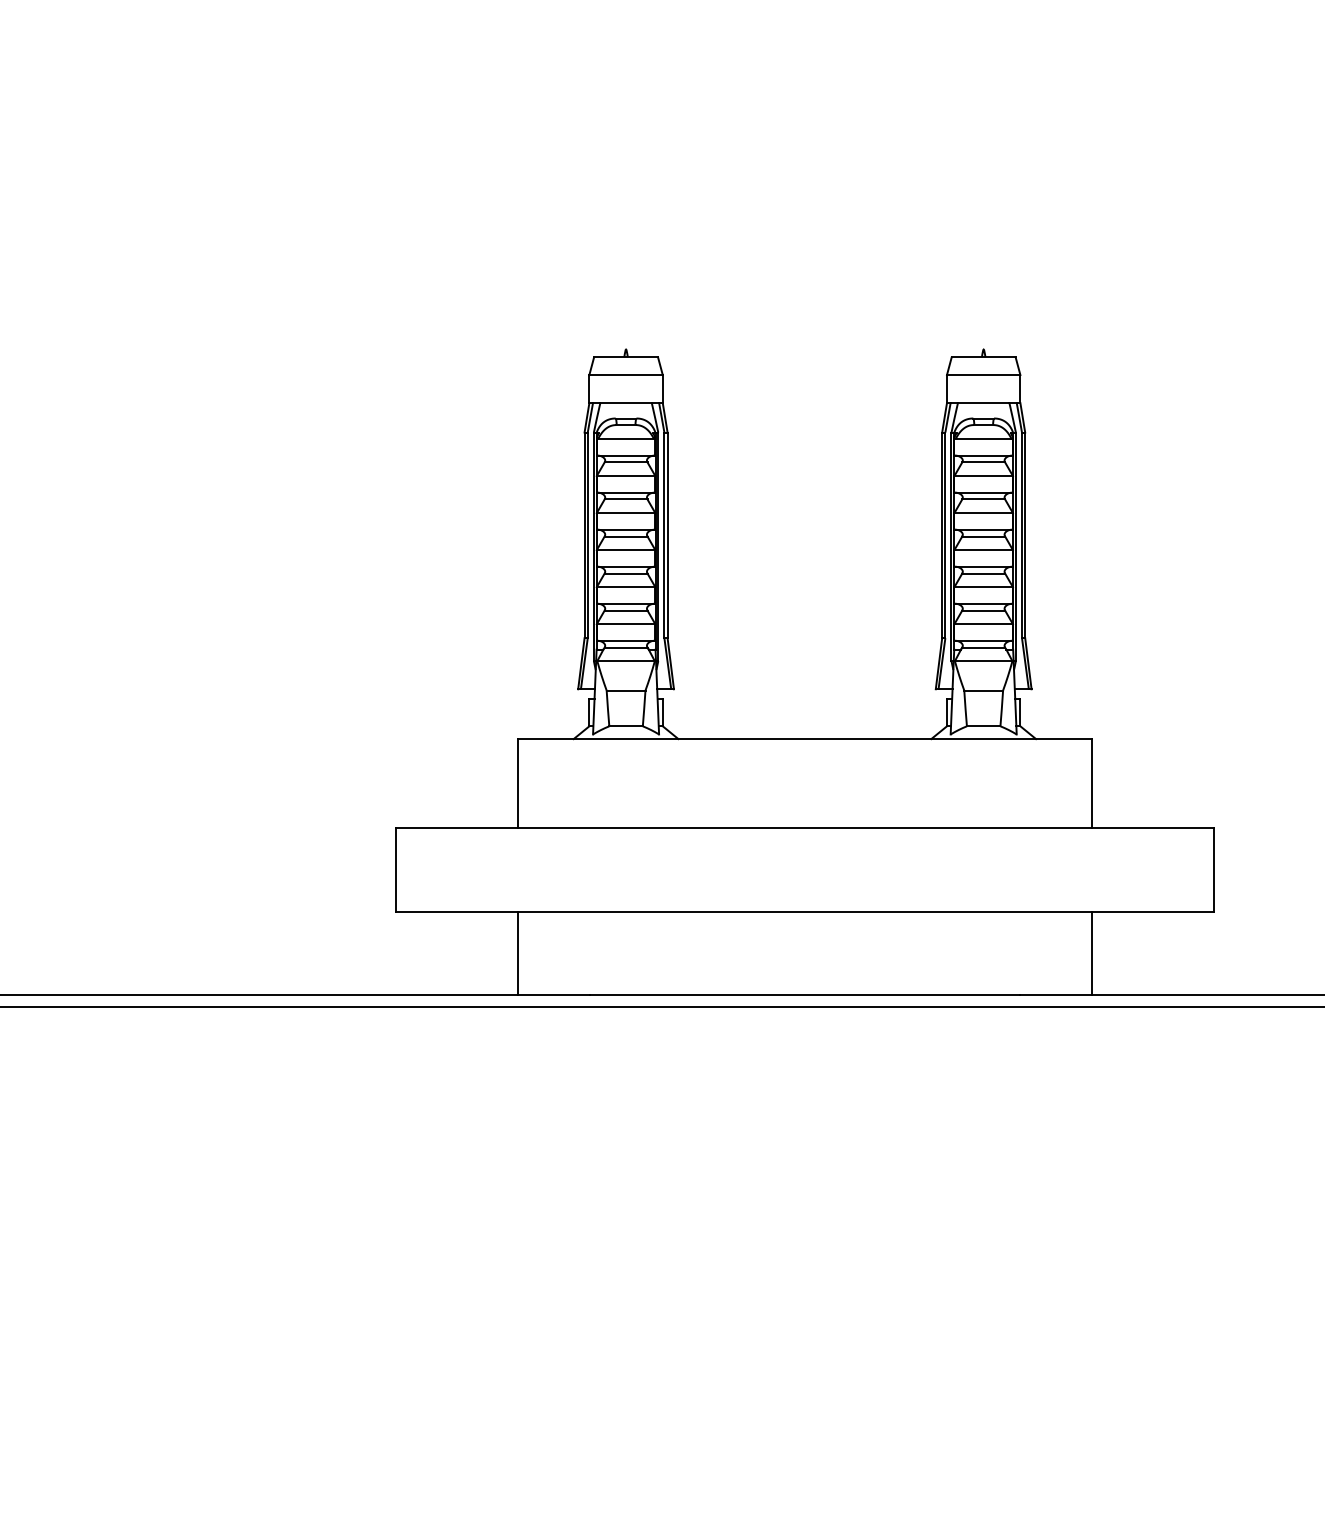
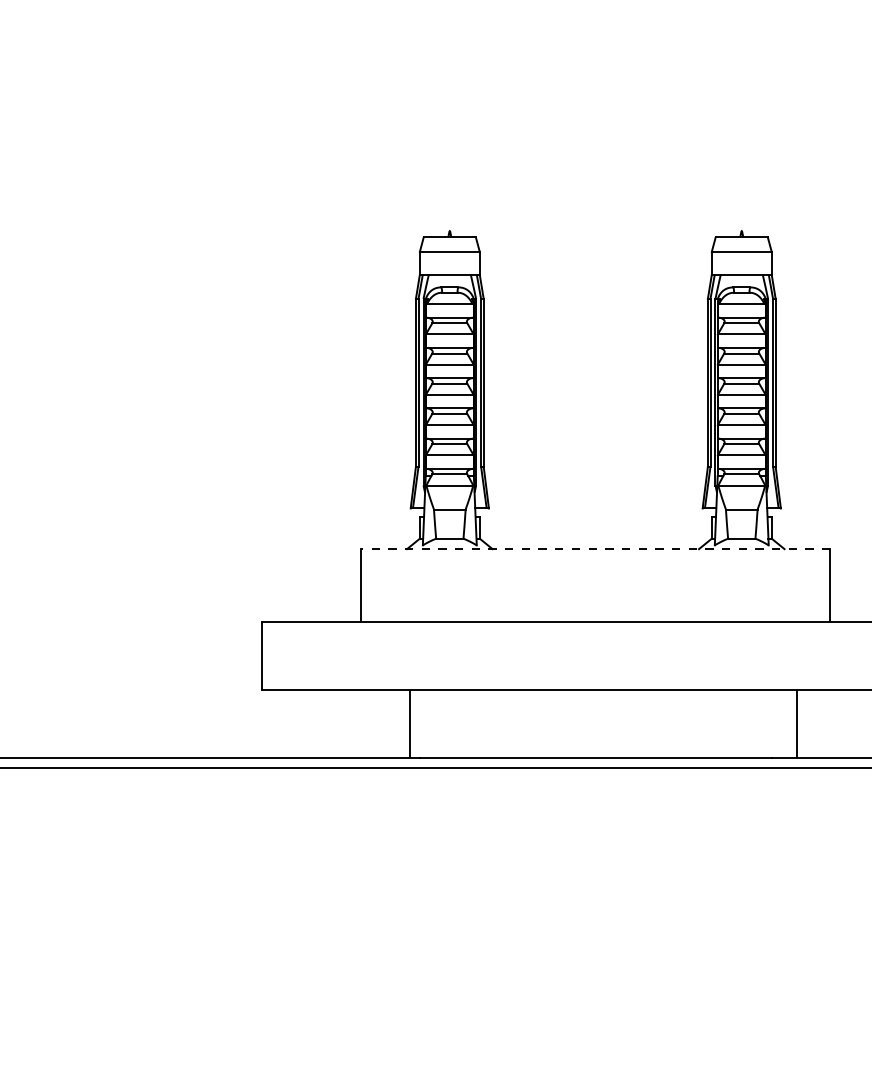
line: (804, 739) -> (595, 549), solid -> dashed
line: (517, 952) -> (410, 723), moved
line: (1092, 952) -> (797, 723), moved

